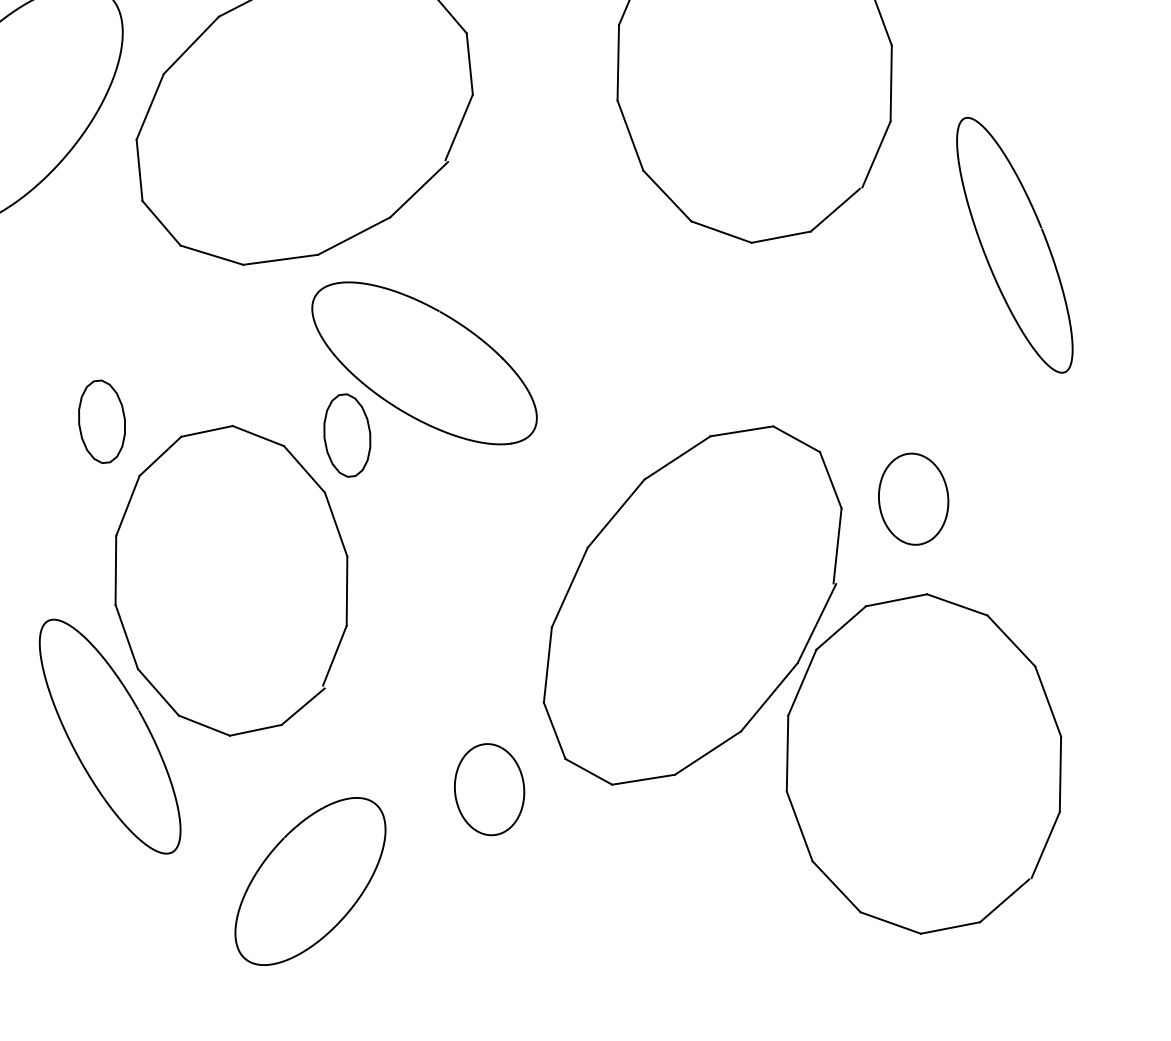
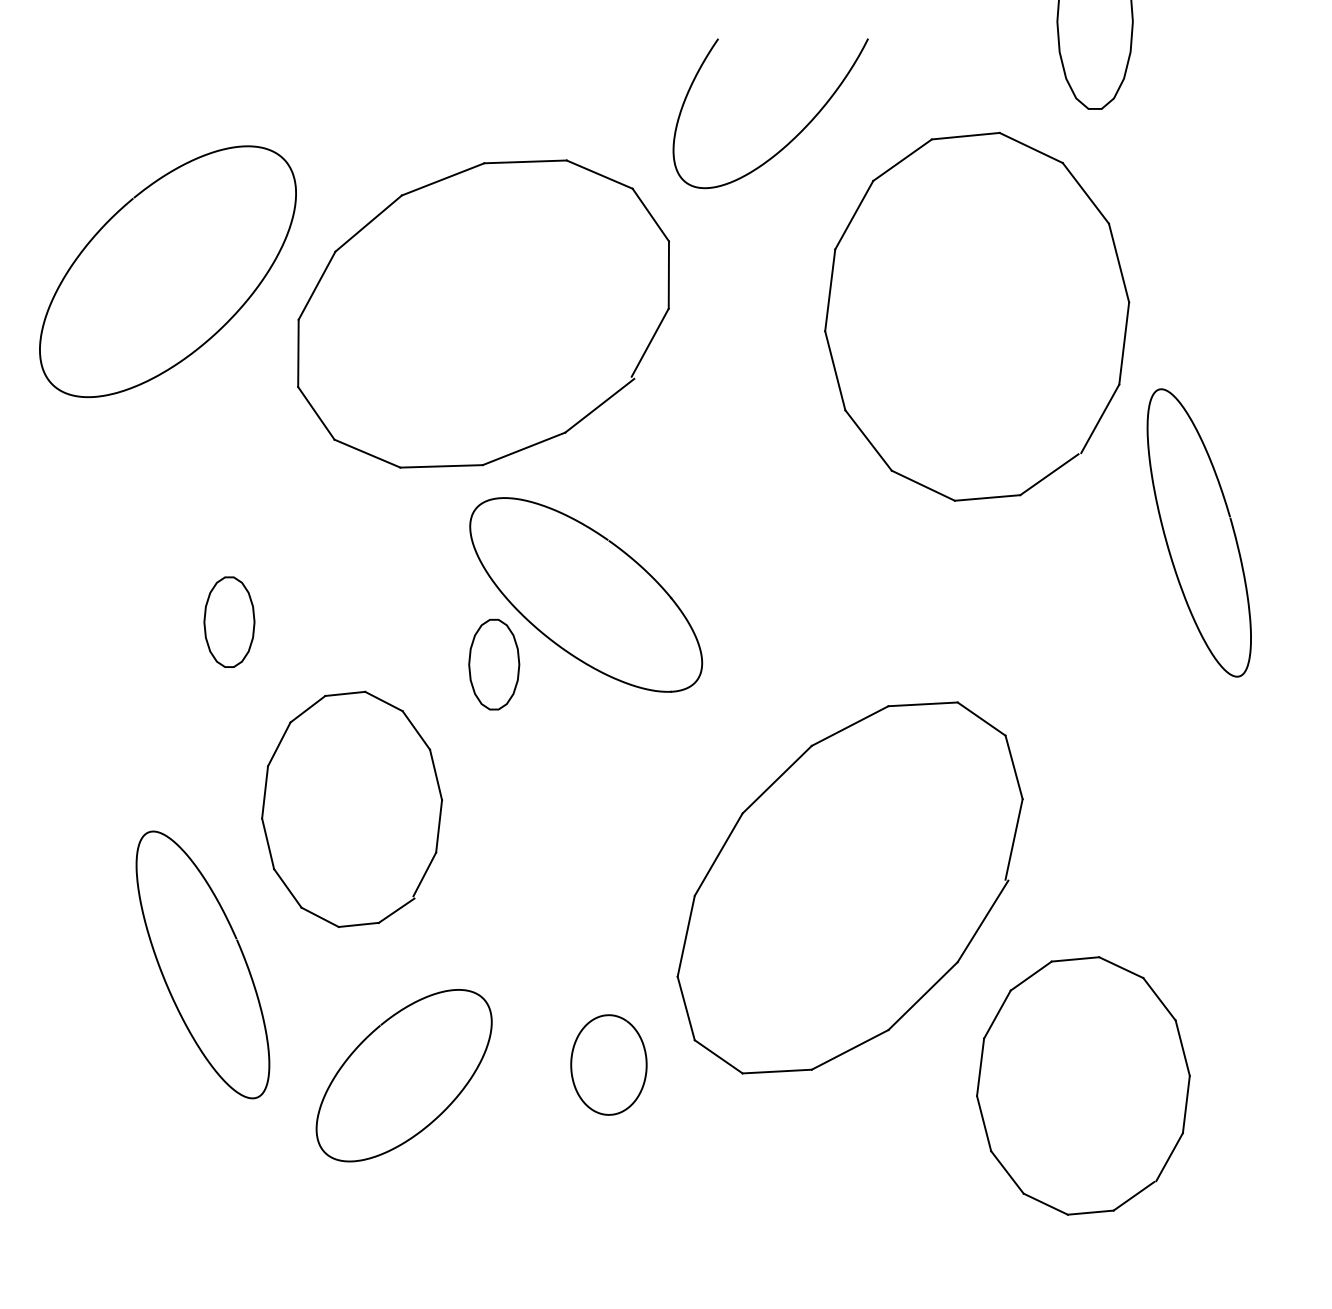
curve: (986, 255) -> (1167, 540), moved
curve: (880, 502) -> (1065, 797), removed
part: (230, 581) -> (351, 809), size x0.7
part: (923, 763) -> (1083, 1085), size x0.7
curve: (273, 851) -> (367, 1038), moved

